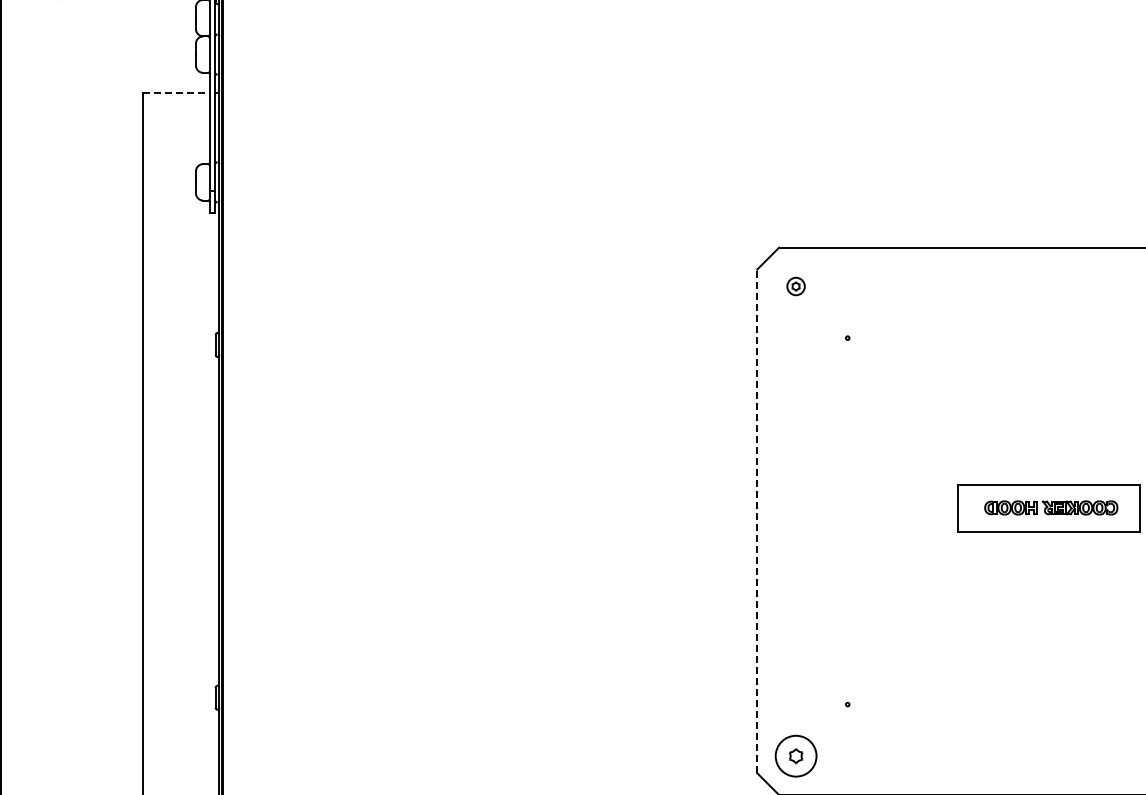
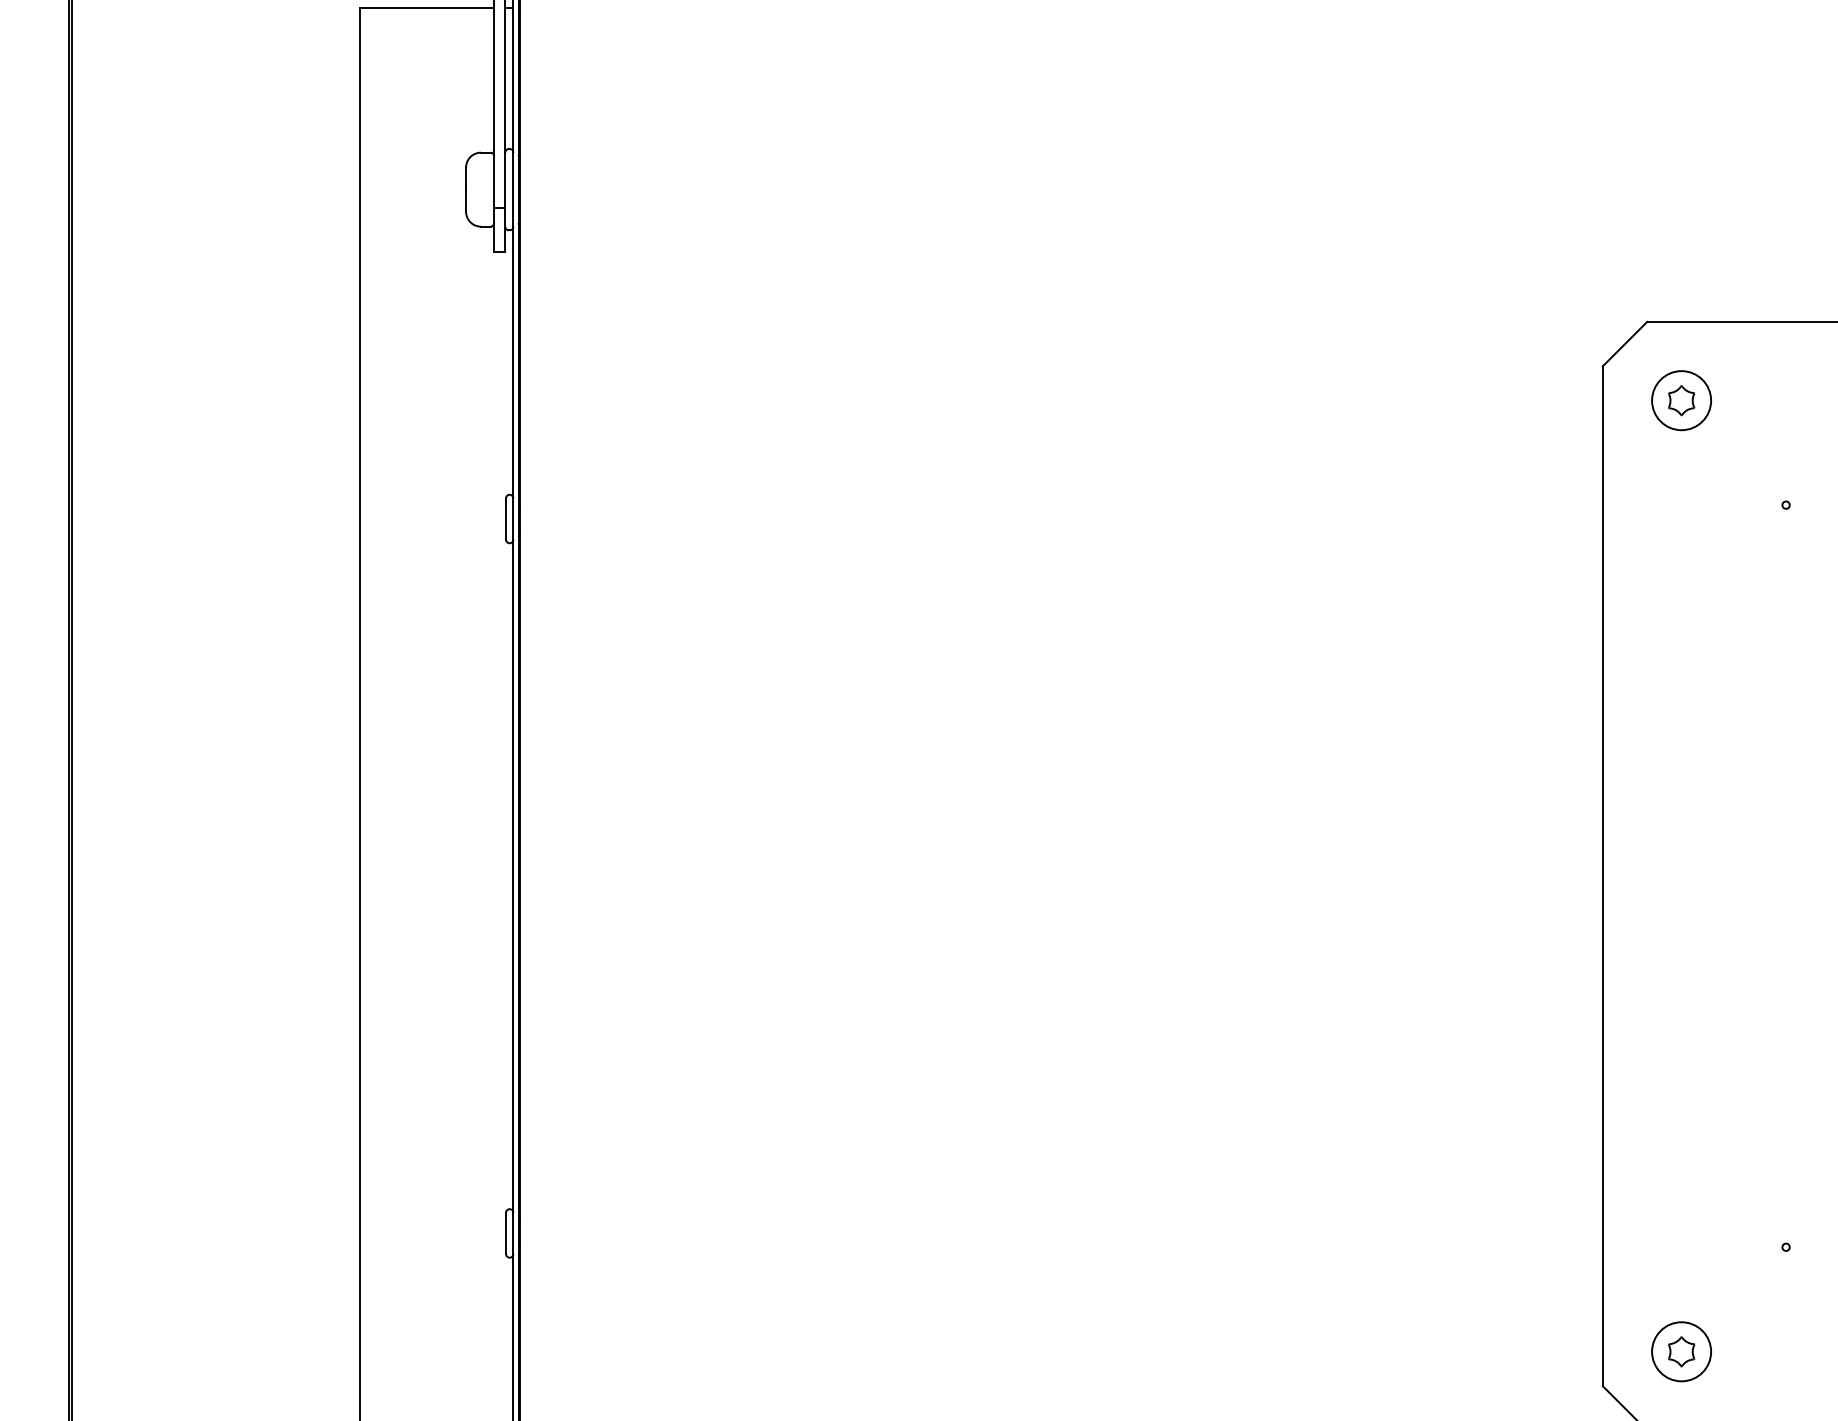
line: (177, 92) -> (428, 7), dashed -> solid
part: (795, 286) -> (1680, 400), size x1.67
line: (757, 521) -> (1603, 876), dashed -> solid
circle: (795, 755) -> (1680, 1350), size x0.71

